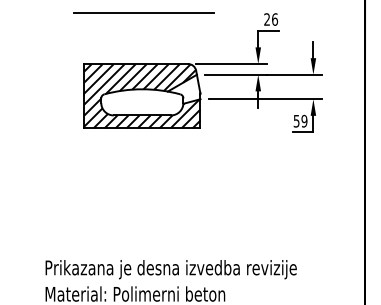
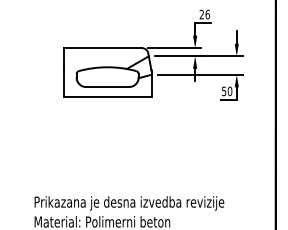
line: (143, 12) -> (108, 9), removed
hatch: (142, 96) -> (107, 72), removed
text: (303, 121) -> (229, 91), 59 -> 50

